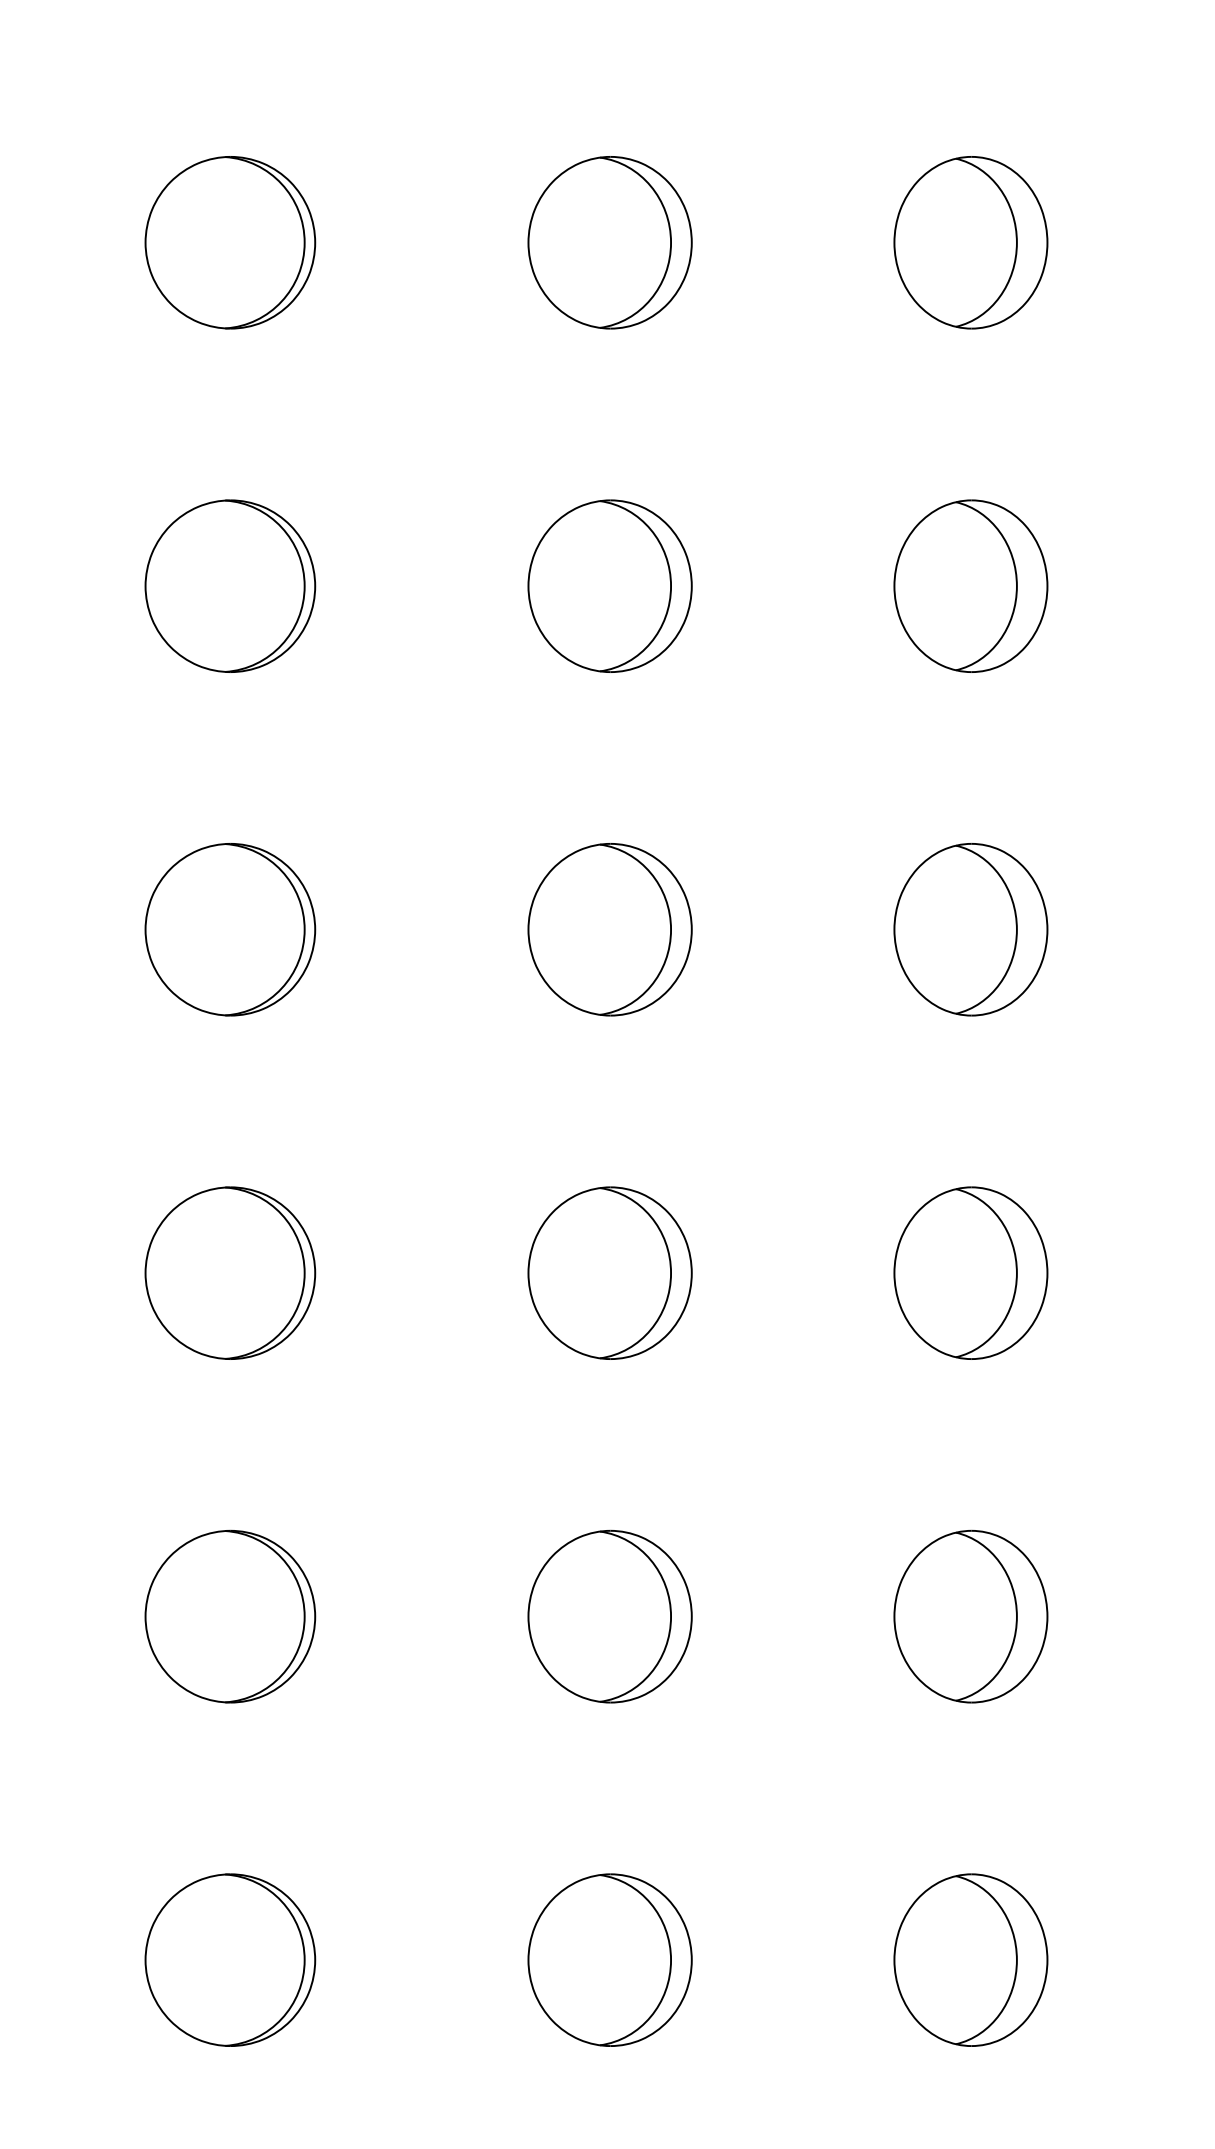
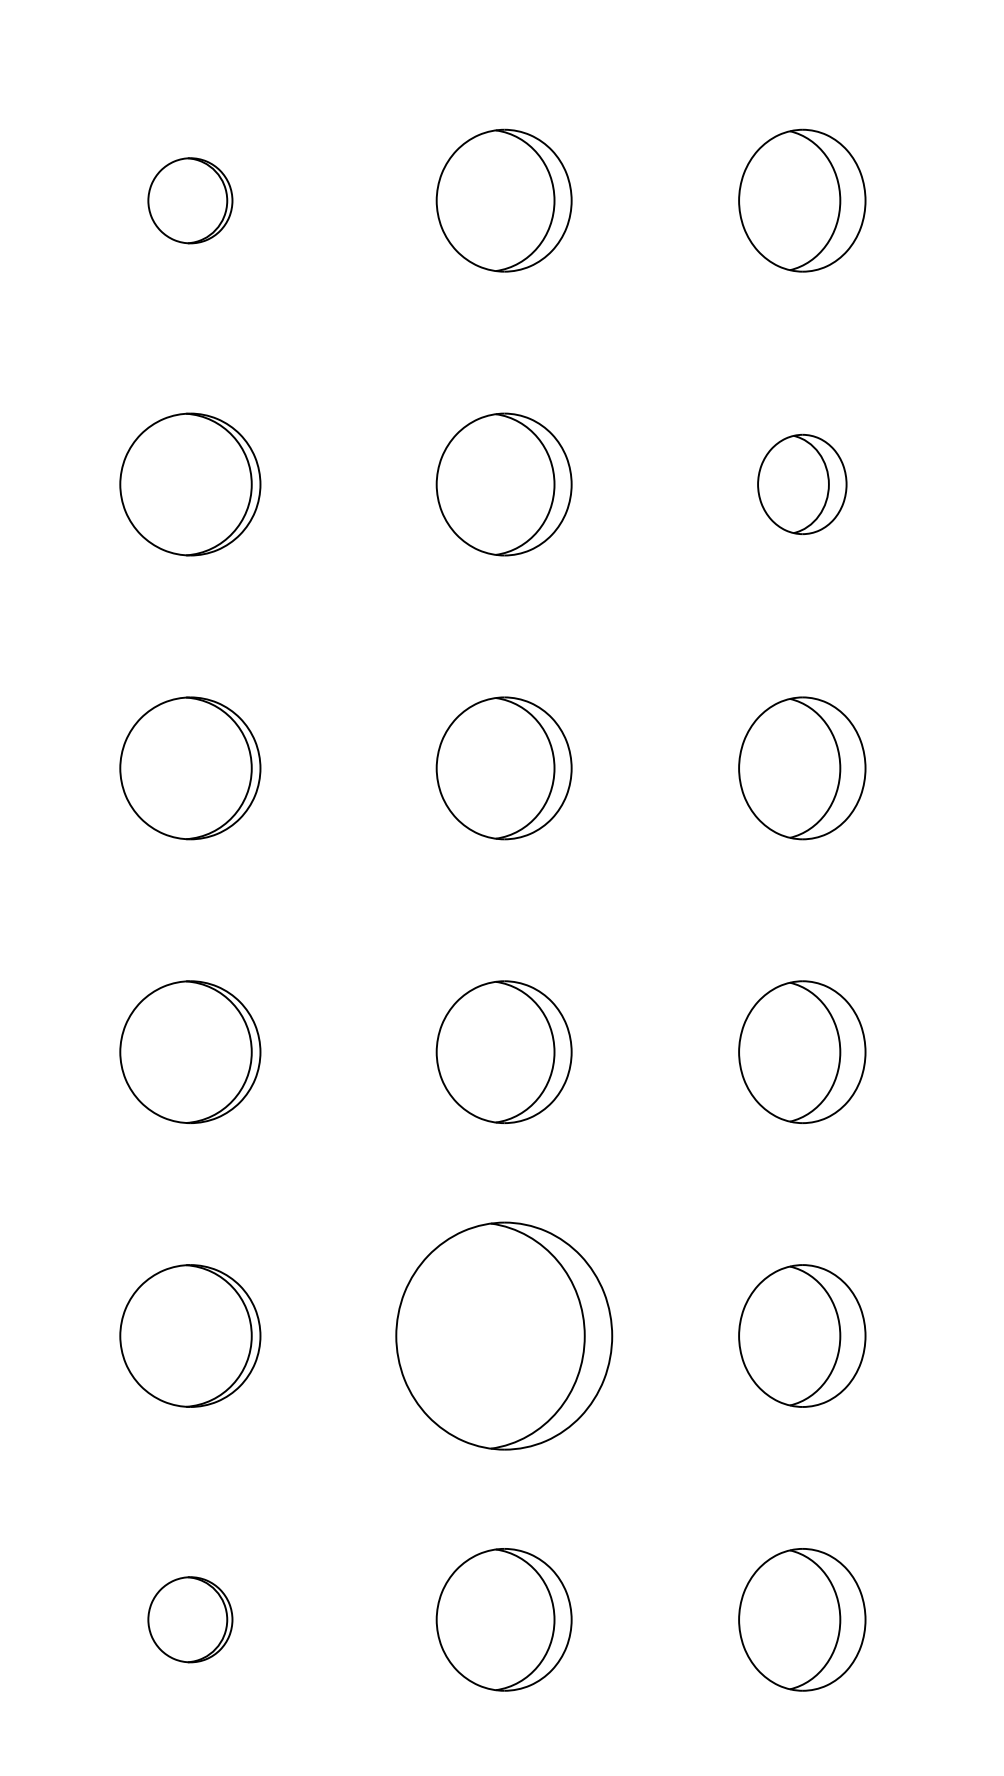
part: (230, 242) -> (190, 200), size x0.6
part: (970, 585) -> (801, 483), size x0.7
part: (609, 1616) -> (503, 1335), size x1.6
part: (230, 1959) -> (190, 1619), size x0.6

